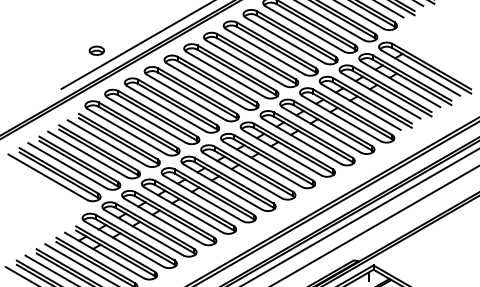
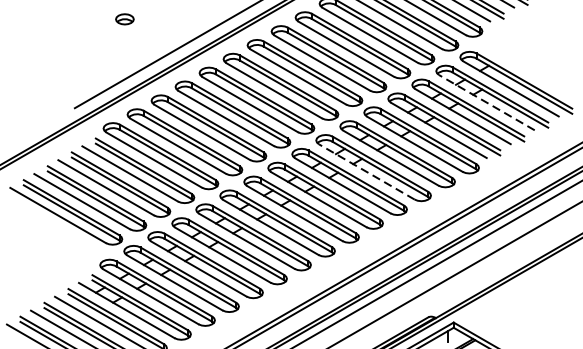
part: (96, 50) -> (124, 19), moved
line: (400, 84) -> (486, 102), solid -> dashed
line: (301, 141) -> (366, 172), solid -> dashed

